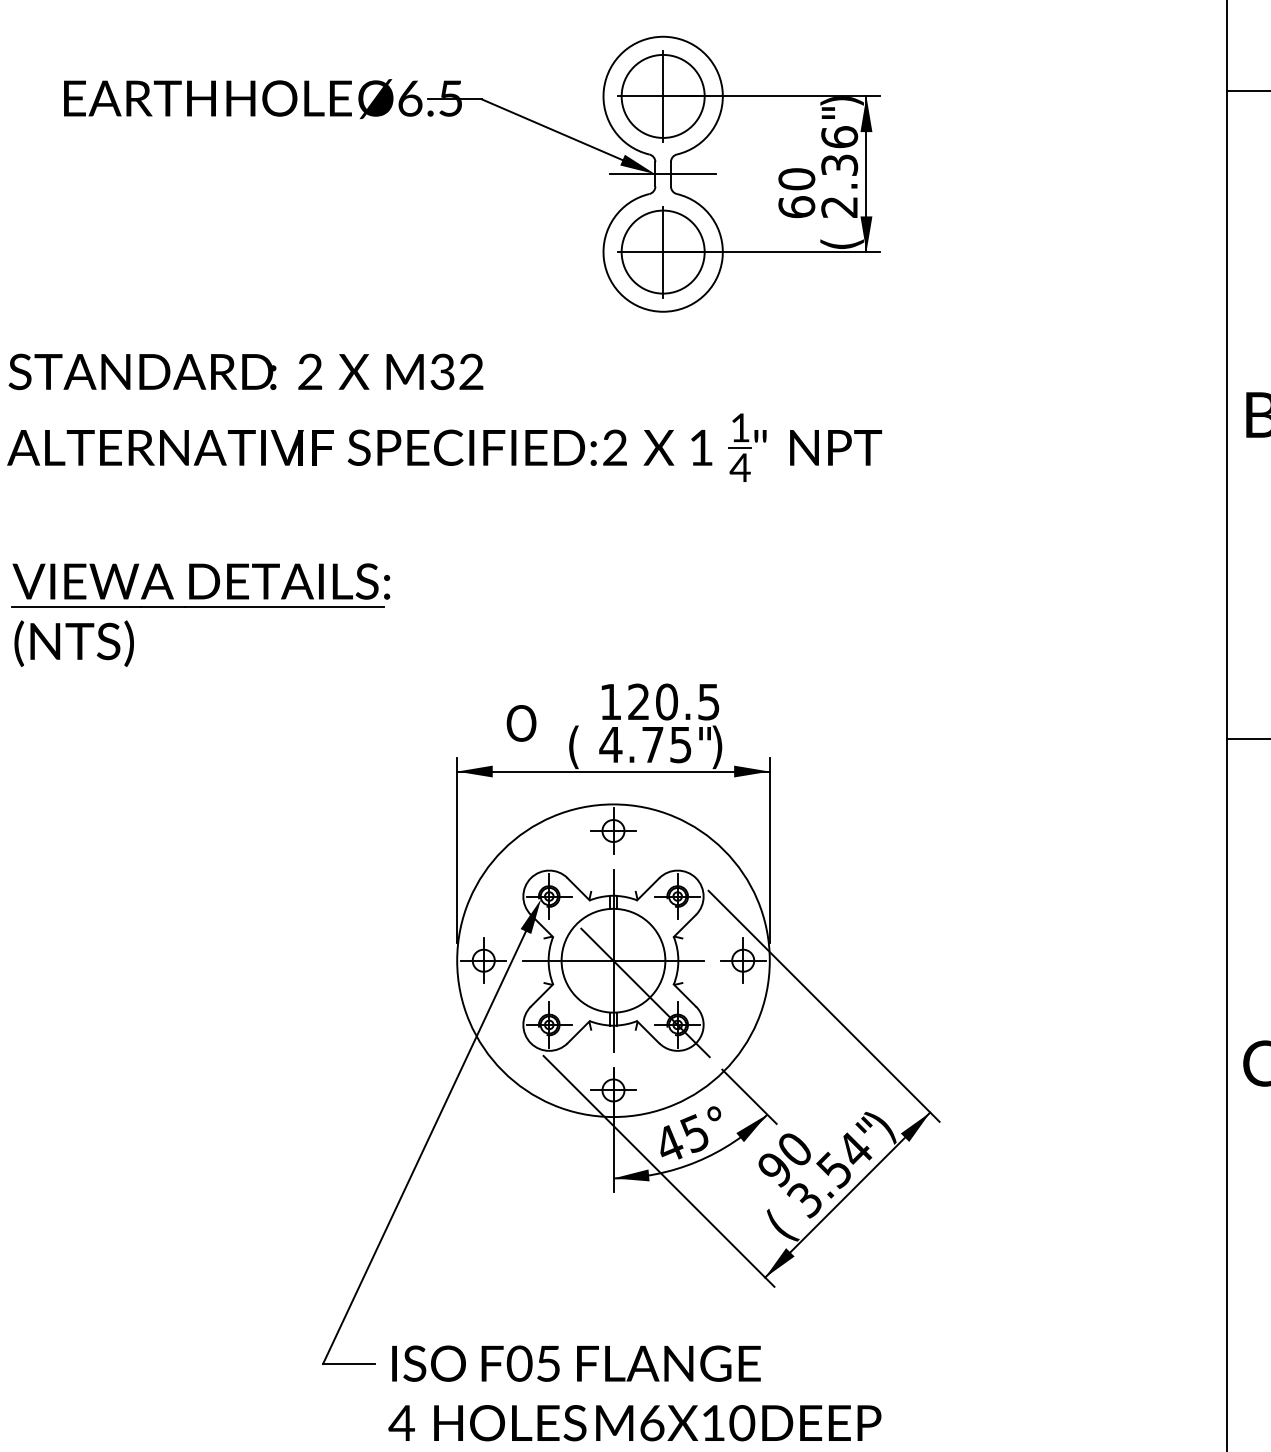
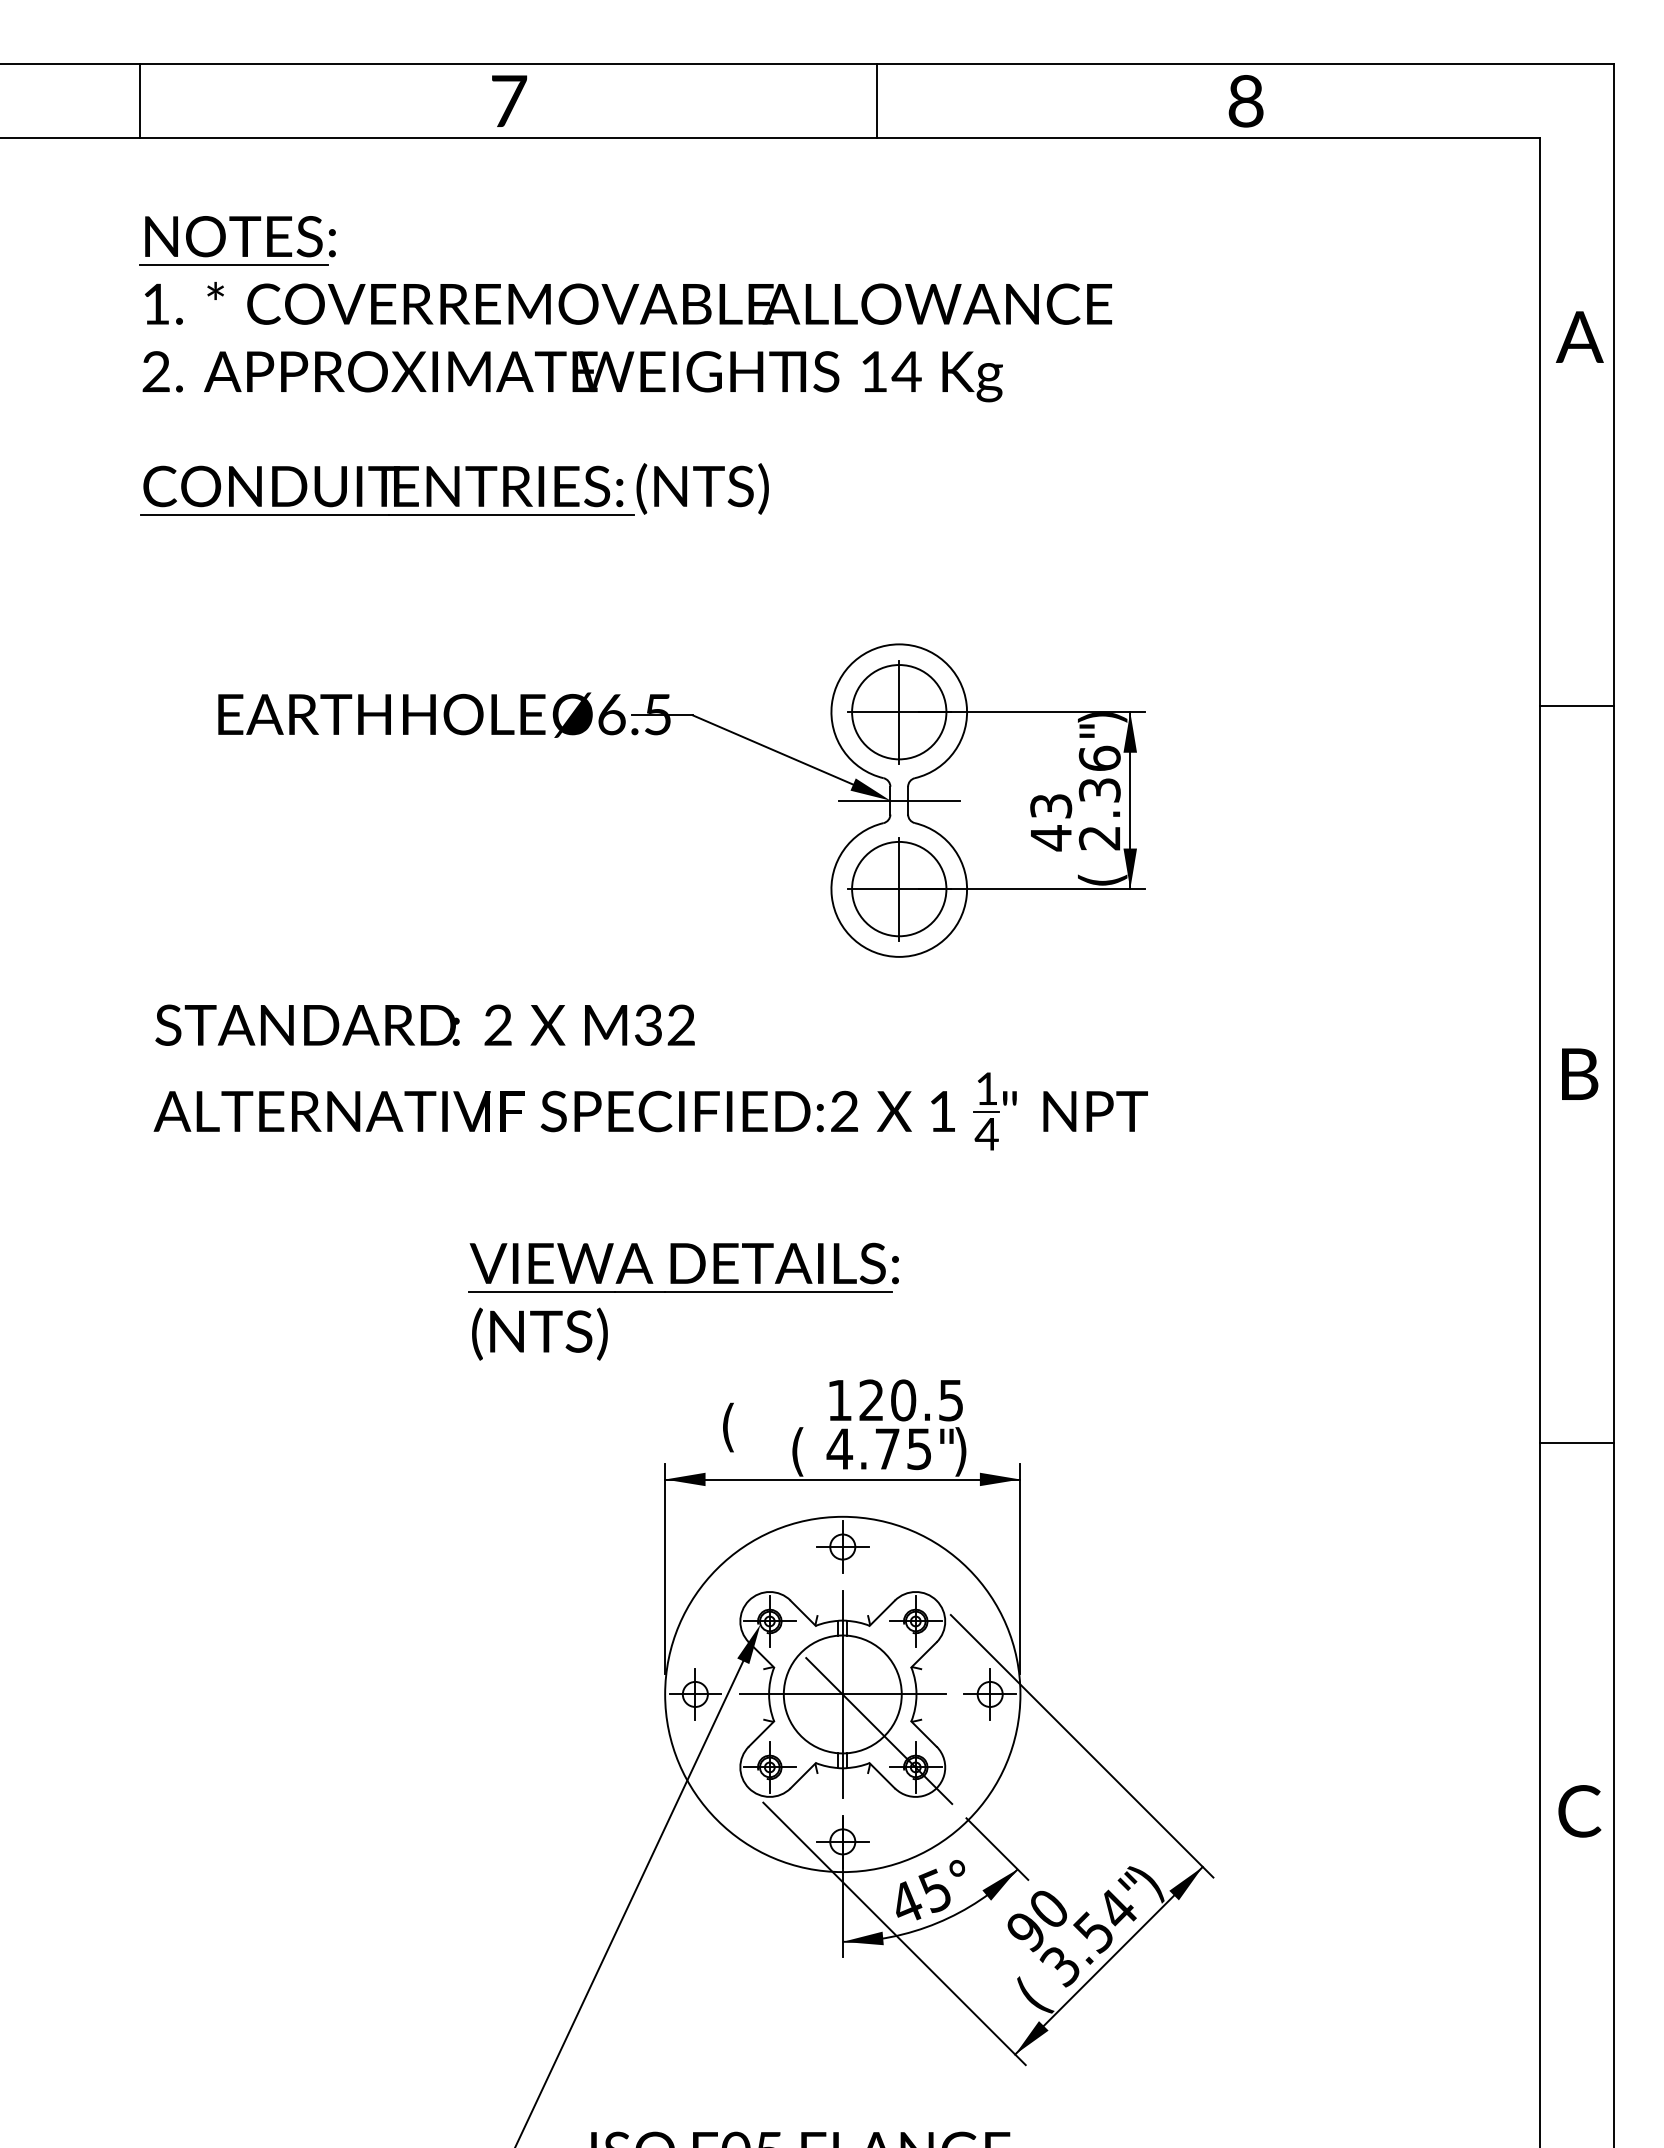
text: (797, 193) -> (1051, 822), 60 -> 43
part: (200, 607) -> (683, 1292), moved
text: (521, 725) -> (738, 1427), O -> (

